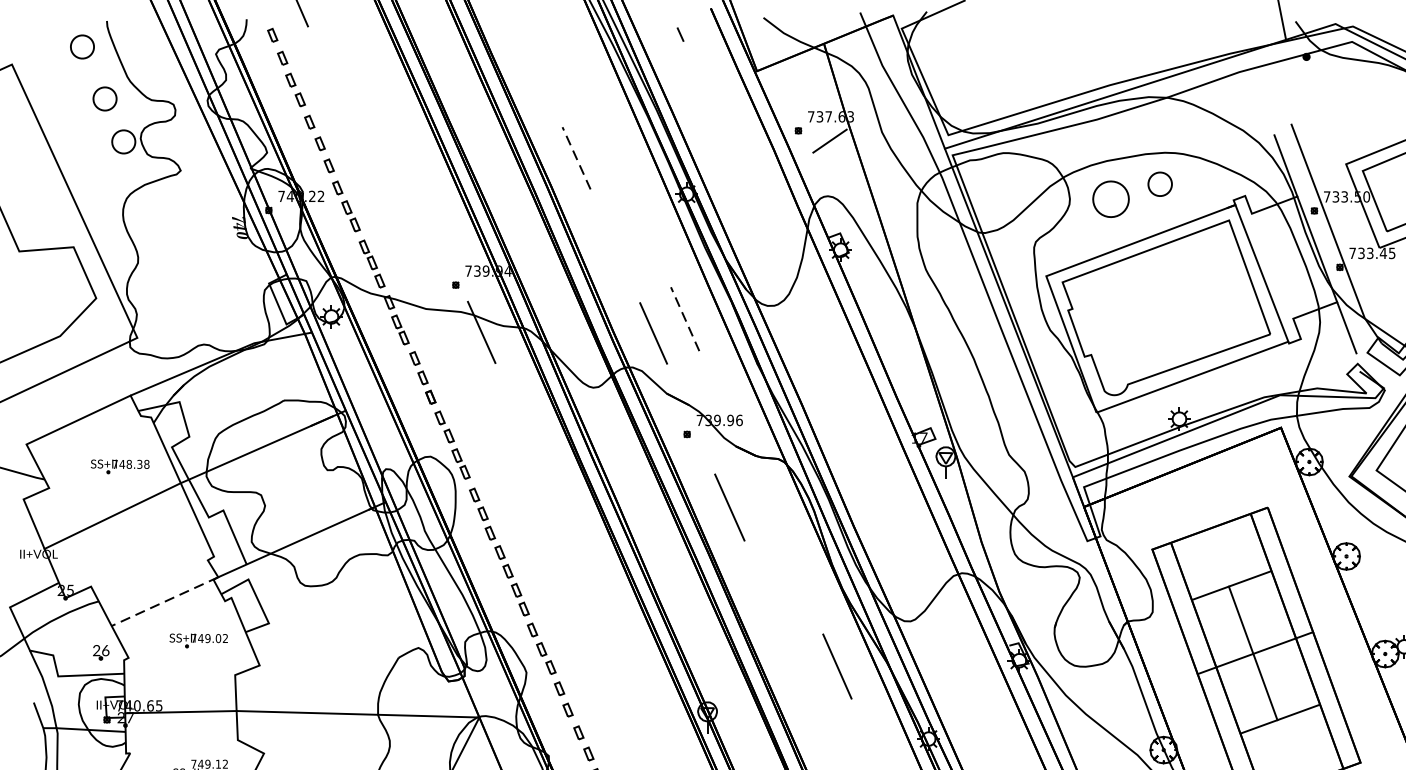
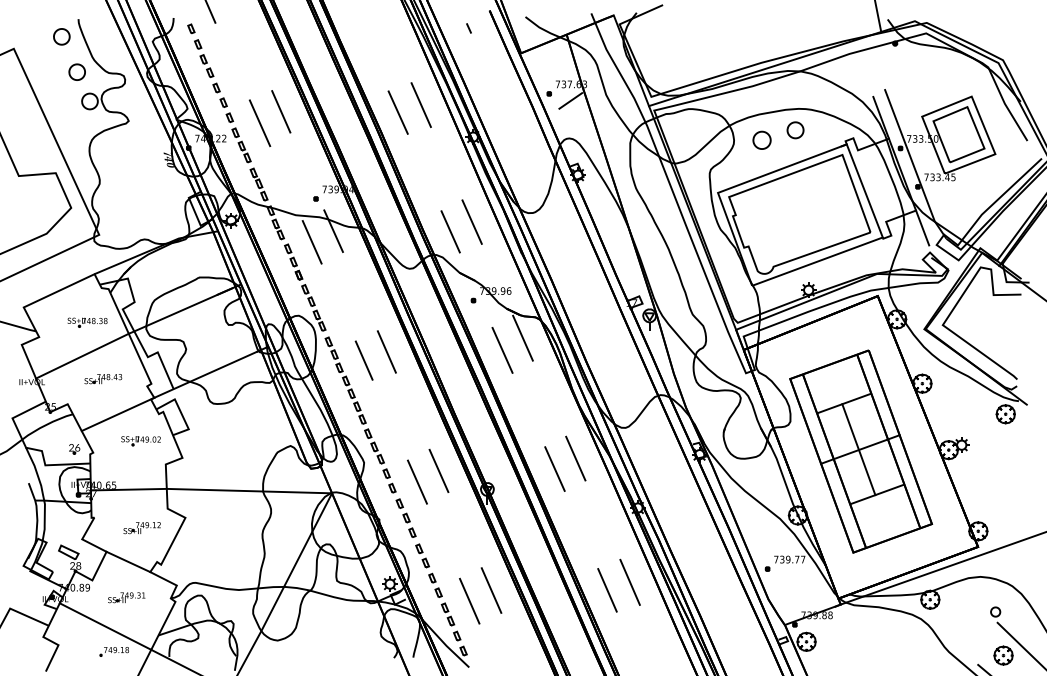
line: (609, 147) -> (420, 105), added
line: (405, 156) -> (281, 111), added
line: (576, 158) -> (398, 112), dashed -> solid
line: (372, 174) -> (259, 123), added
part: (1110, 197) -> (761, 139), size x0.71
line: (685, 319) -> (472, 222), dashed -> solid
line: (449, 349) -> (311, 242), added
line: (759, 488) -> (522, 337), added
line: (559, 509) -> (386, 351), added
line: (525, 522) -> (363, 360), added
part: (143, 550) -> (103, 379), added
line: (165, 601) -> (118, 414), dashed -> solid
line: (806, 681) -> (554, 468), added
line: (635, 683) -> (438, 470), added
line: (603, 700) -> (416, 481), added

